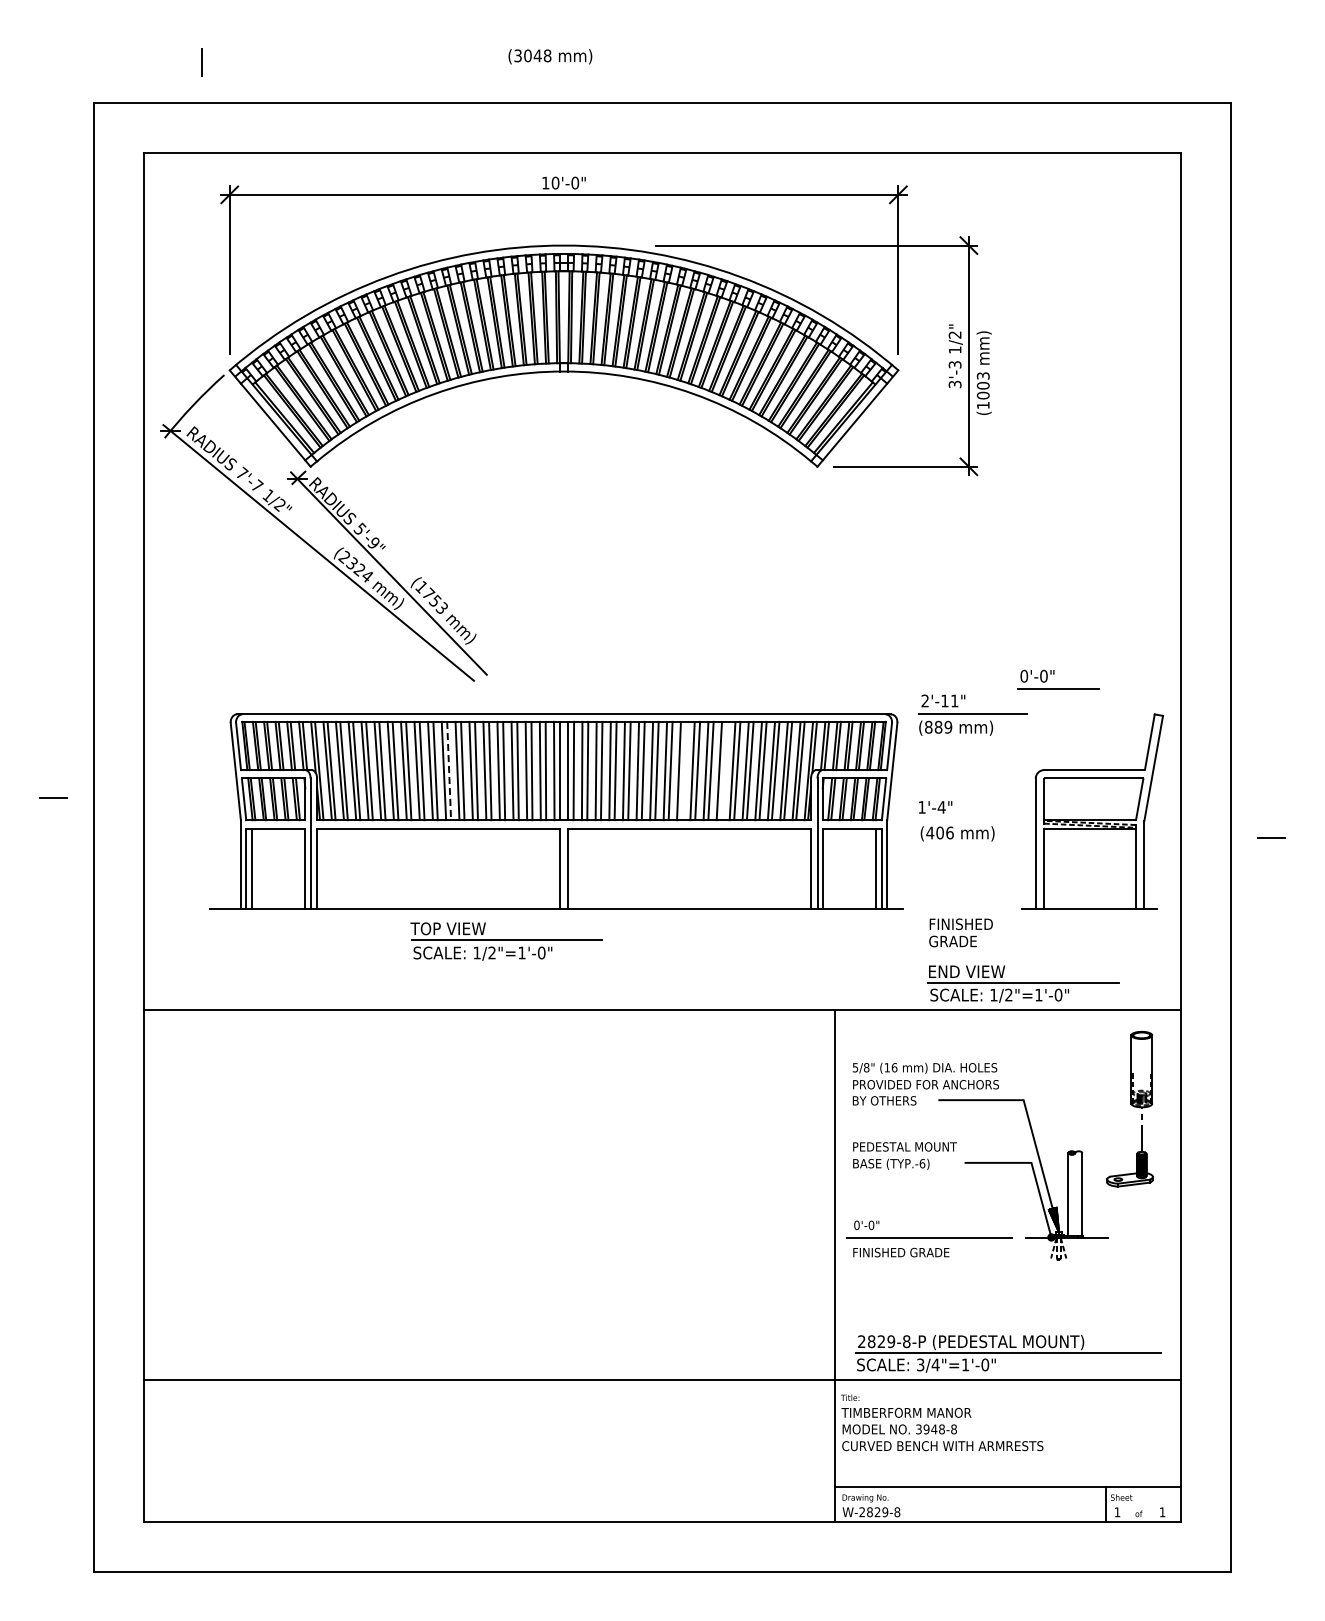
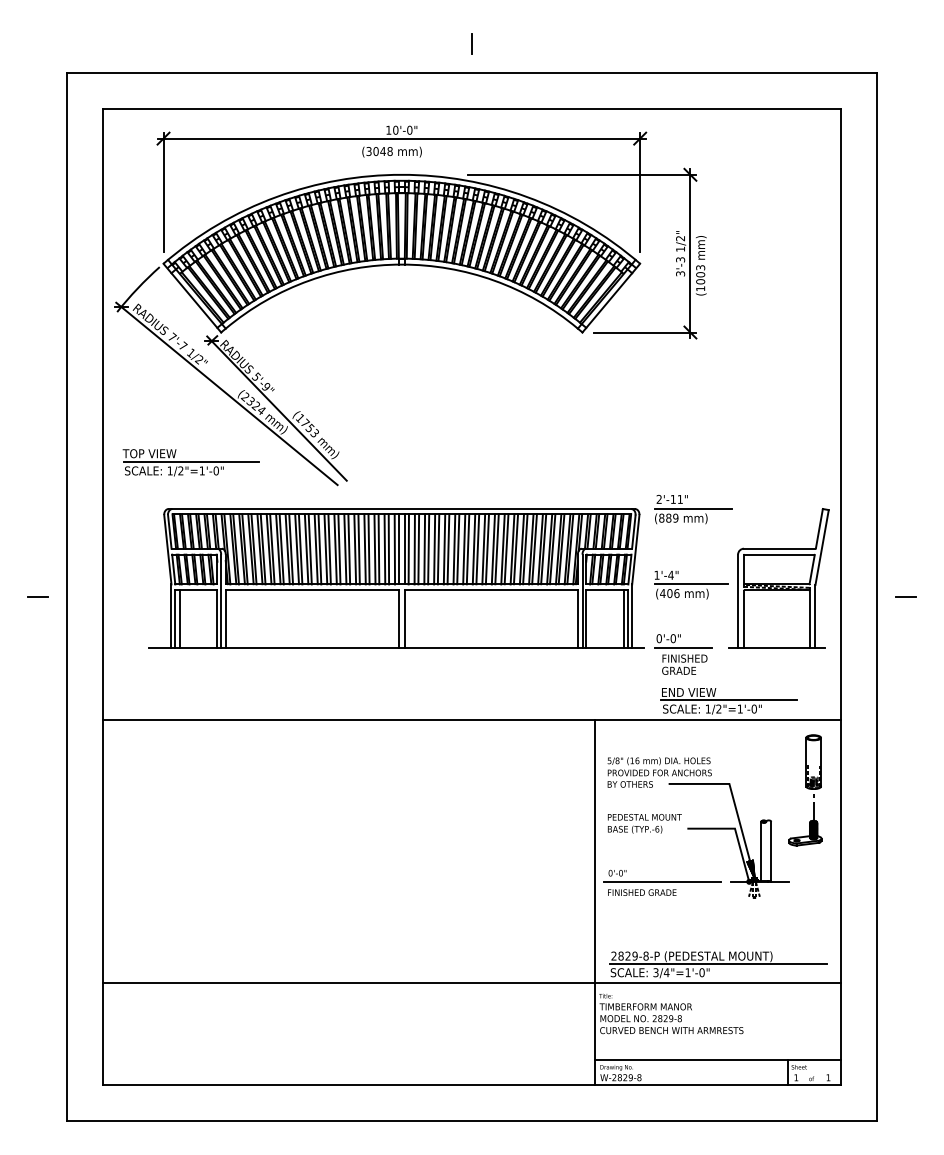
text: (550, 56) -> (392, 151), moved
line: (201, 62) -> (472, 44), moved
part: (1054, 674) -> (680, 637), moved
line: (684, 770) -> (487, 548), added
line: (724, 770) -> (516, 548), added
line: (449, 771) -> (320, 549), dashed -> solid
line: (53, 797) -> (37, 596), moved
line: (970, 819) -> (691, 583), added
part: (506, 941) -> (191, 462), moved
text: (930, 1429) -> (663, 1018), 3948-8 -> 2829-8

